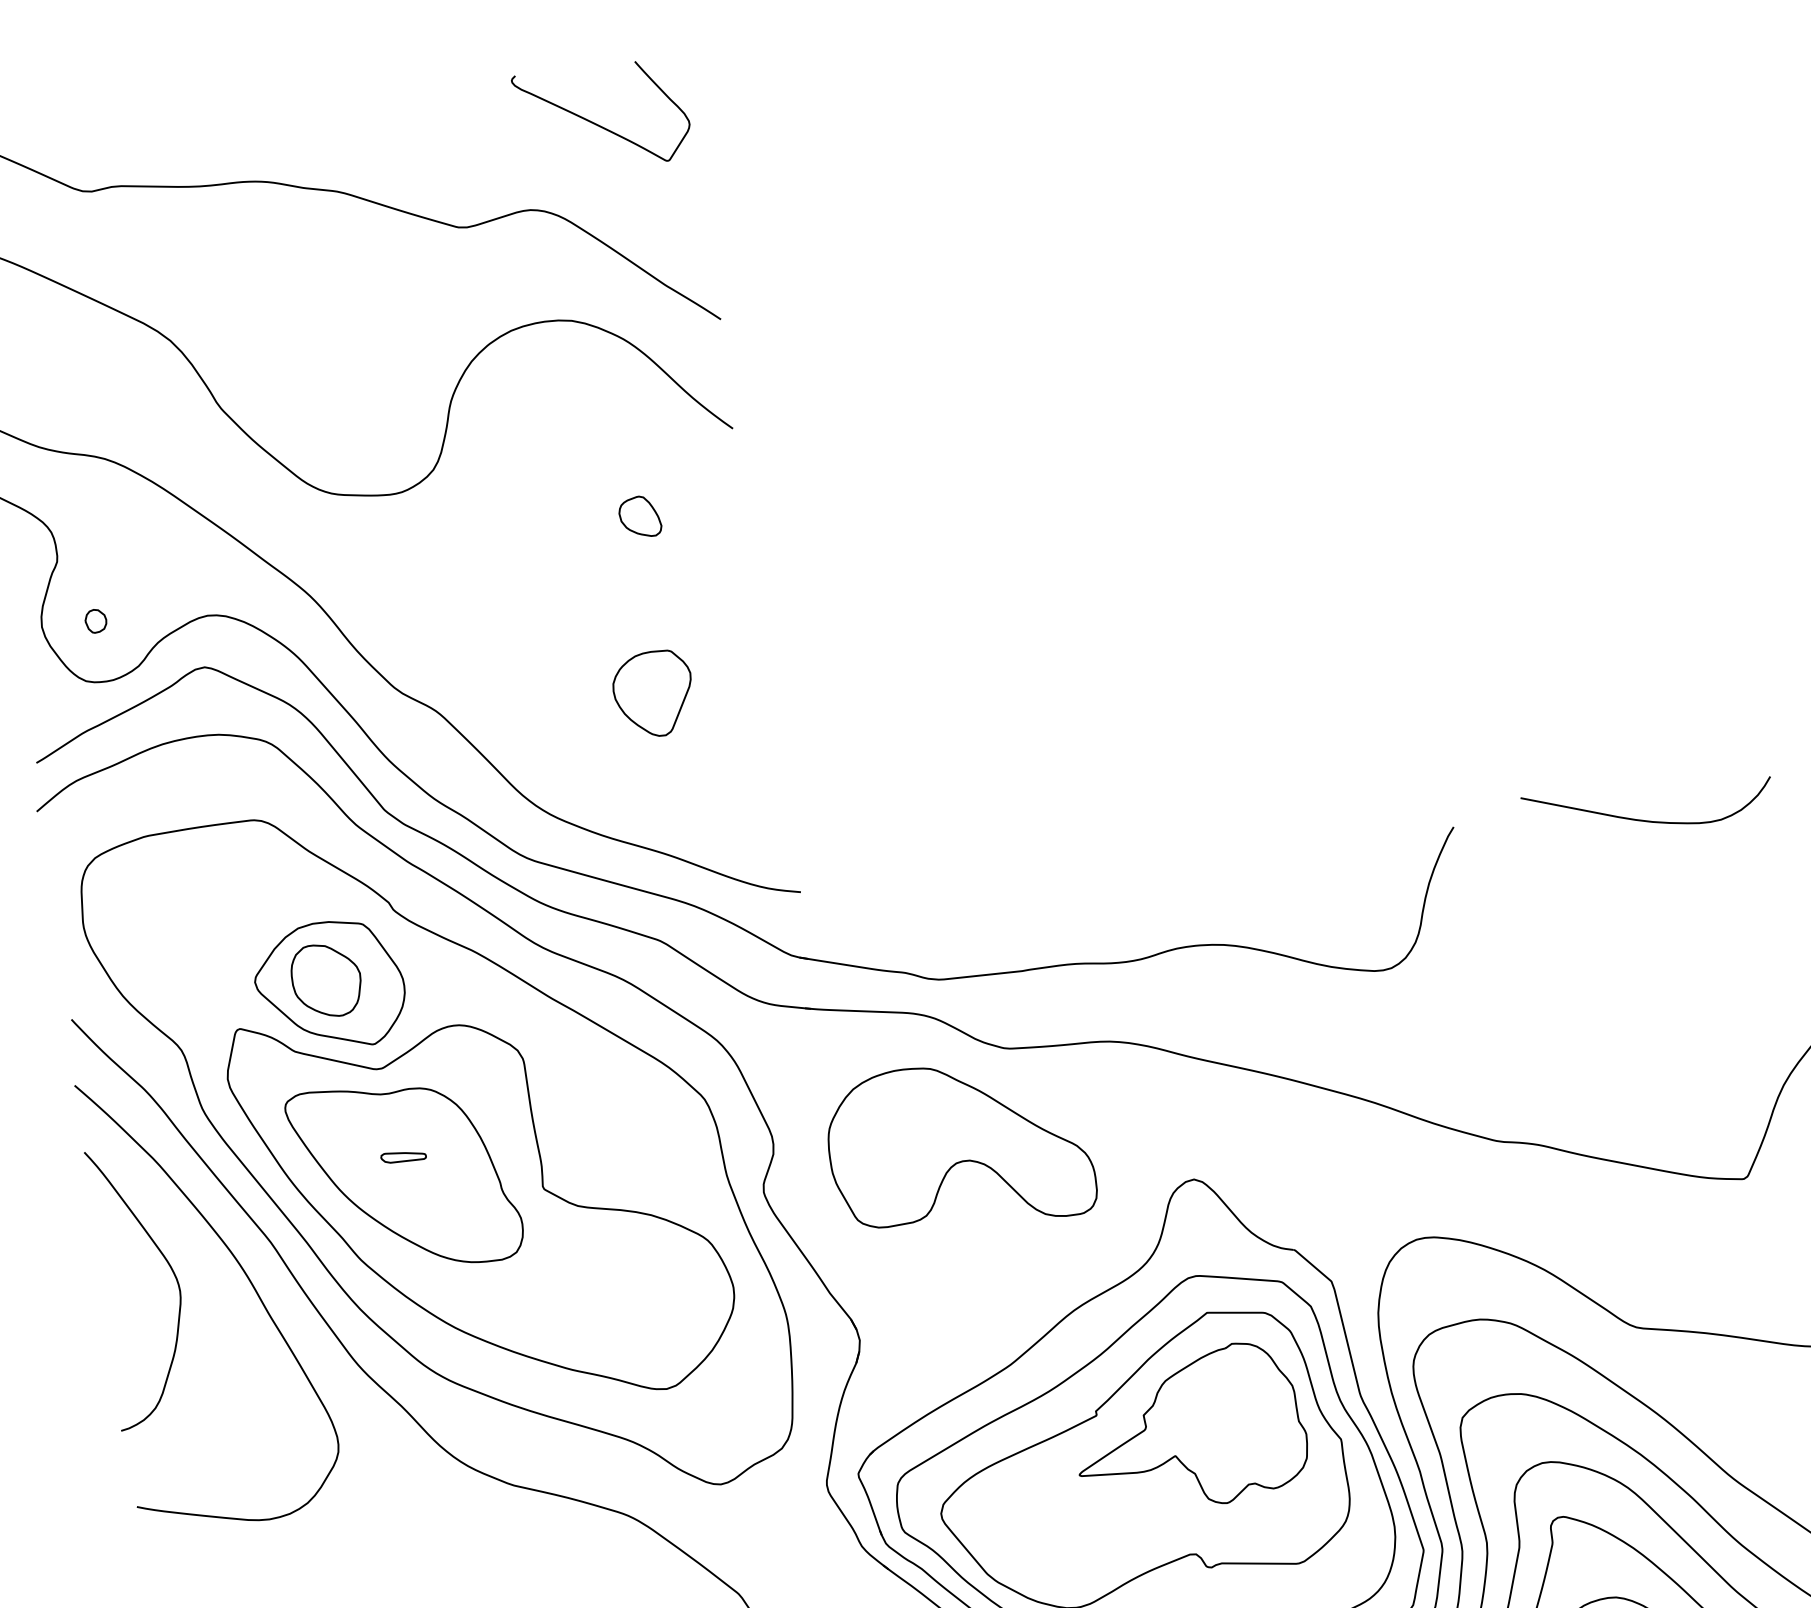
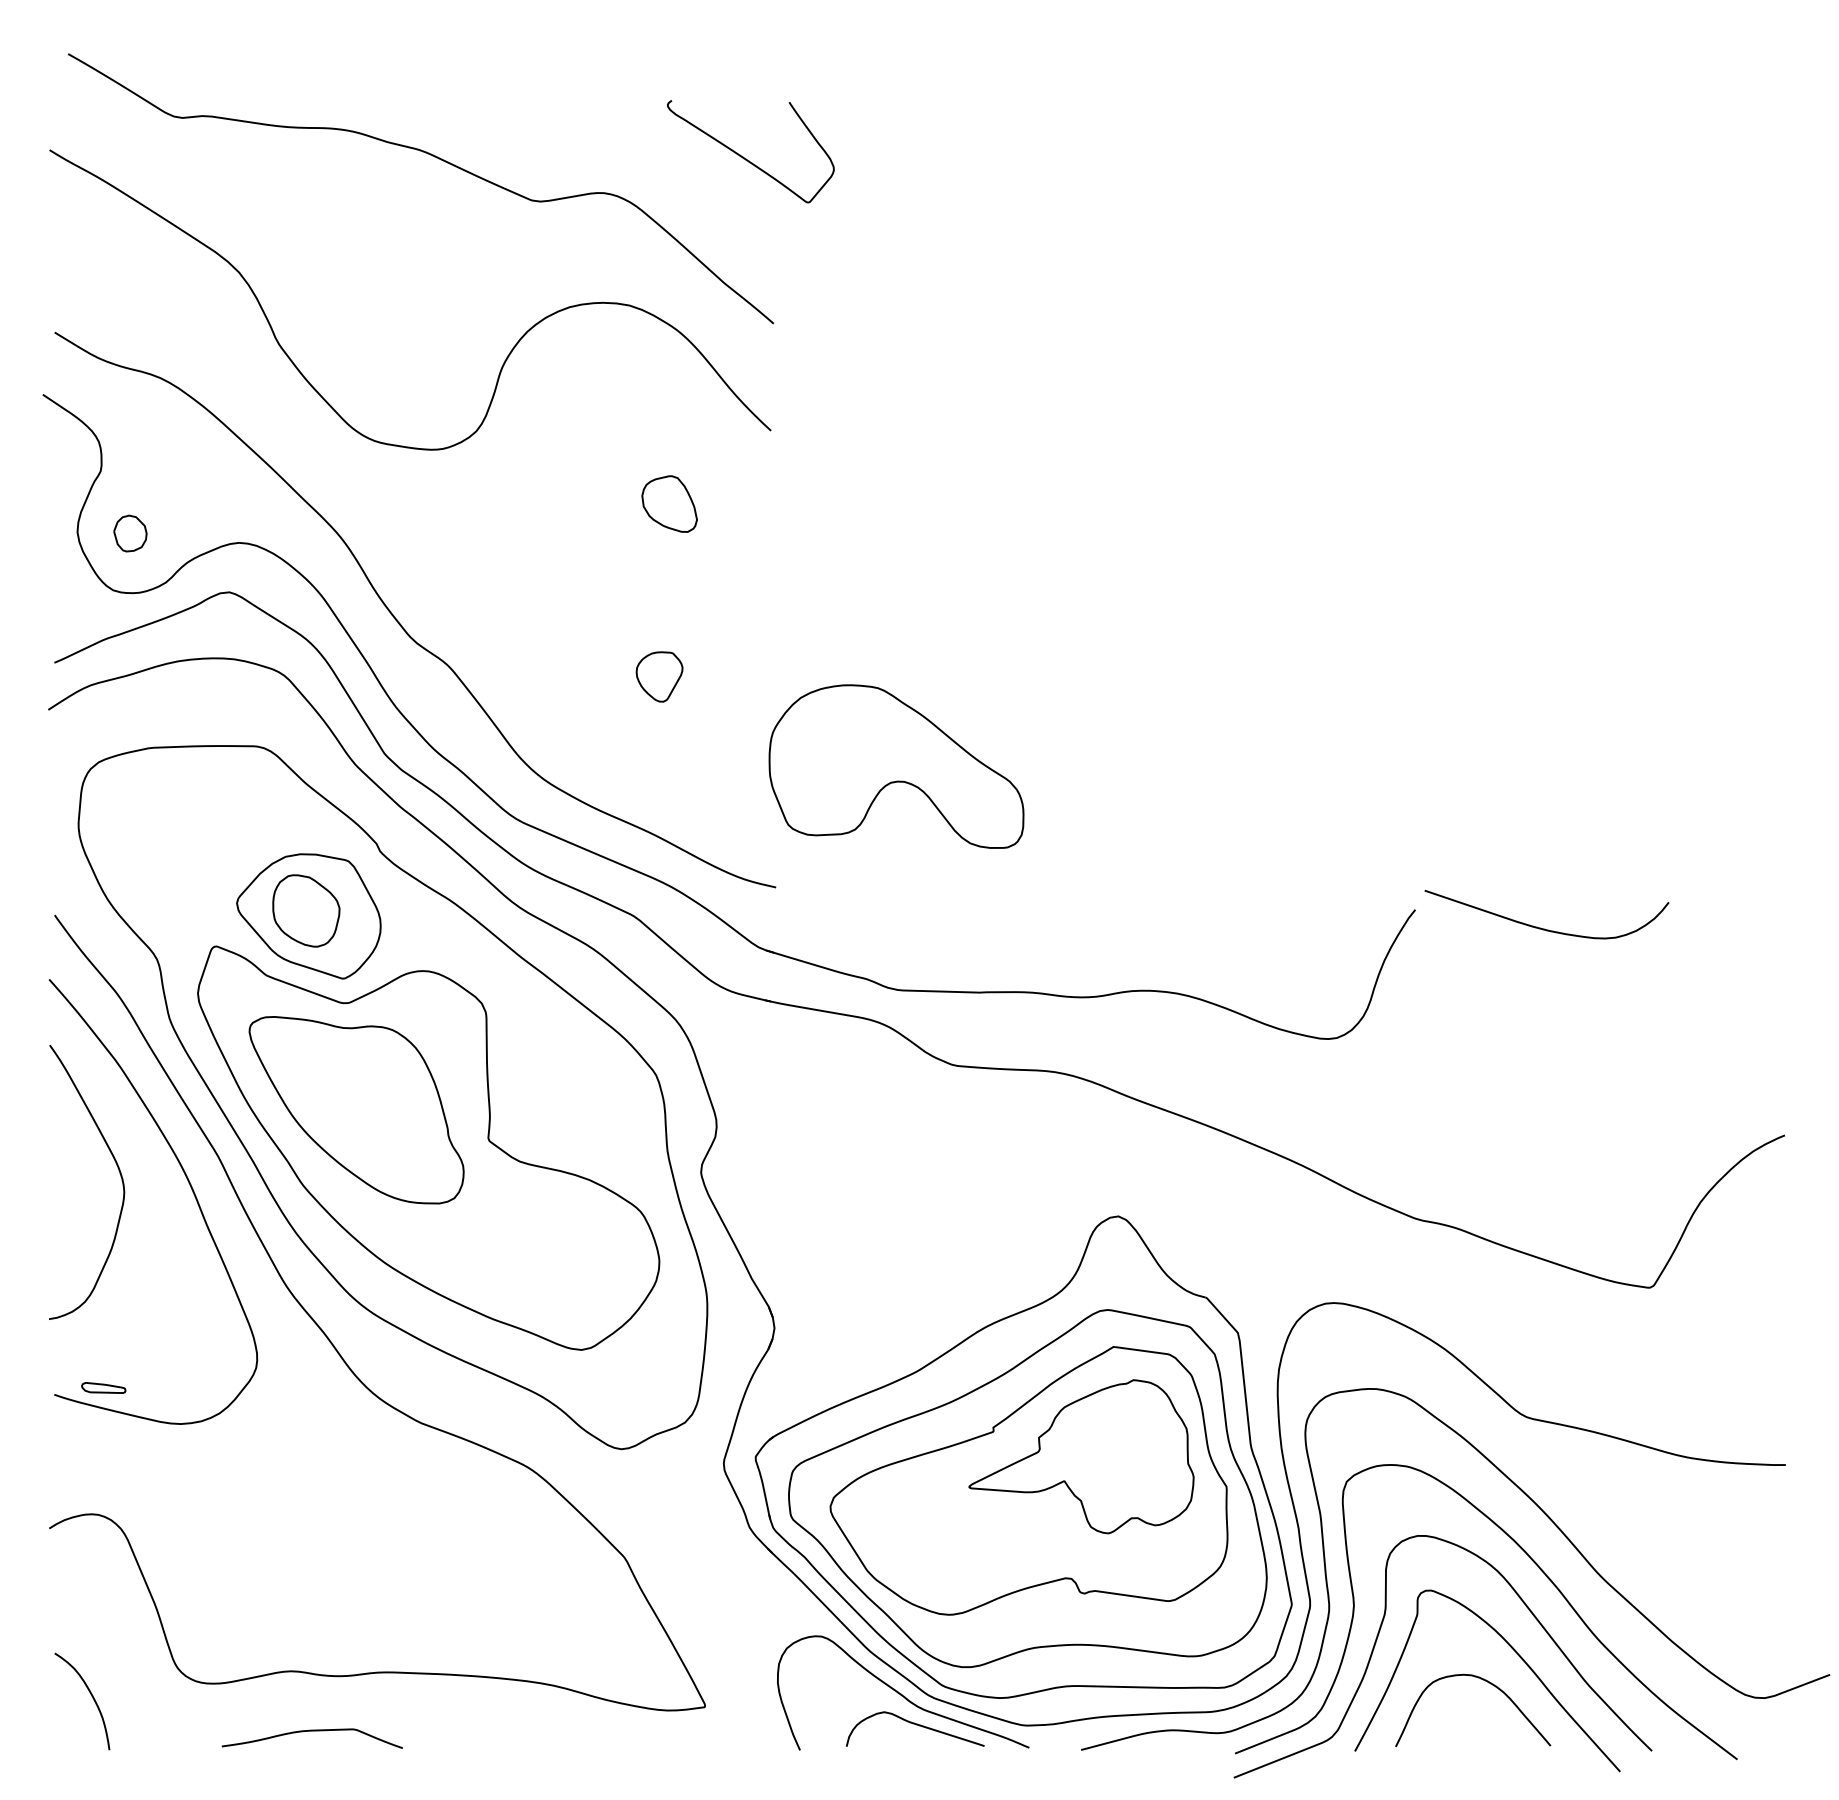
curve: (599, 124) -> (746, 158), moved
part: (639, 516) -> (669, 503), size x1.4
part: (95, 621) -> (130, 533), size x1.6
part: (653, 693) -> (659, 676), size x0.6
curve: (1647, 820) -> (1544, 928), moved
part: (959, 1146) -> (896, 766), moved
part: (403, 1156) -> (103, 1387), moved

